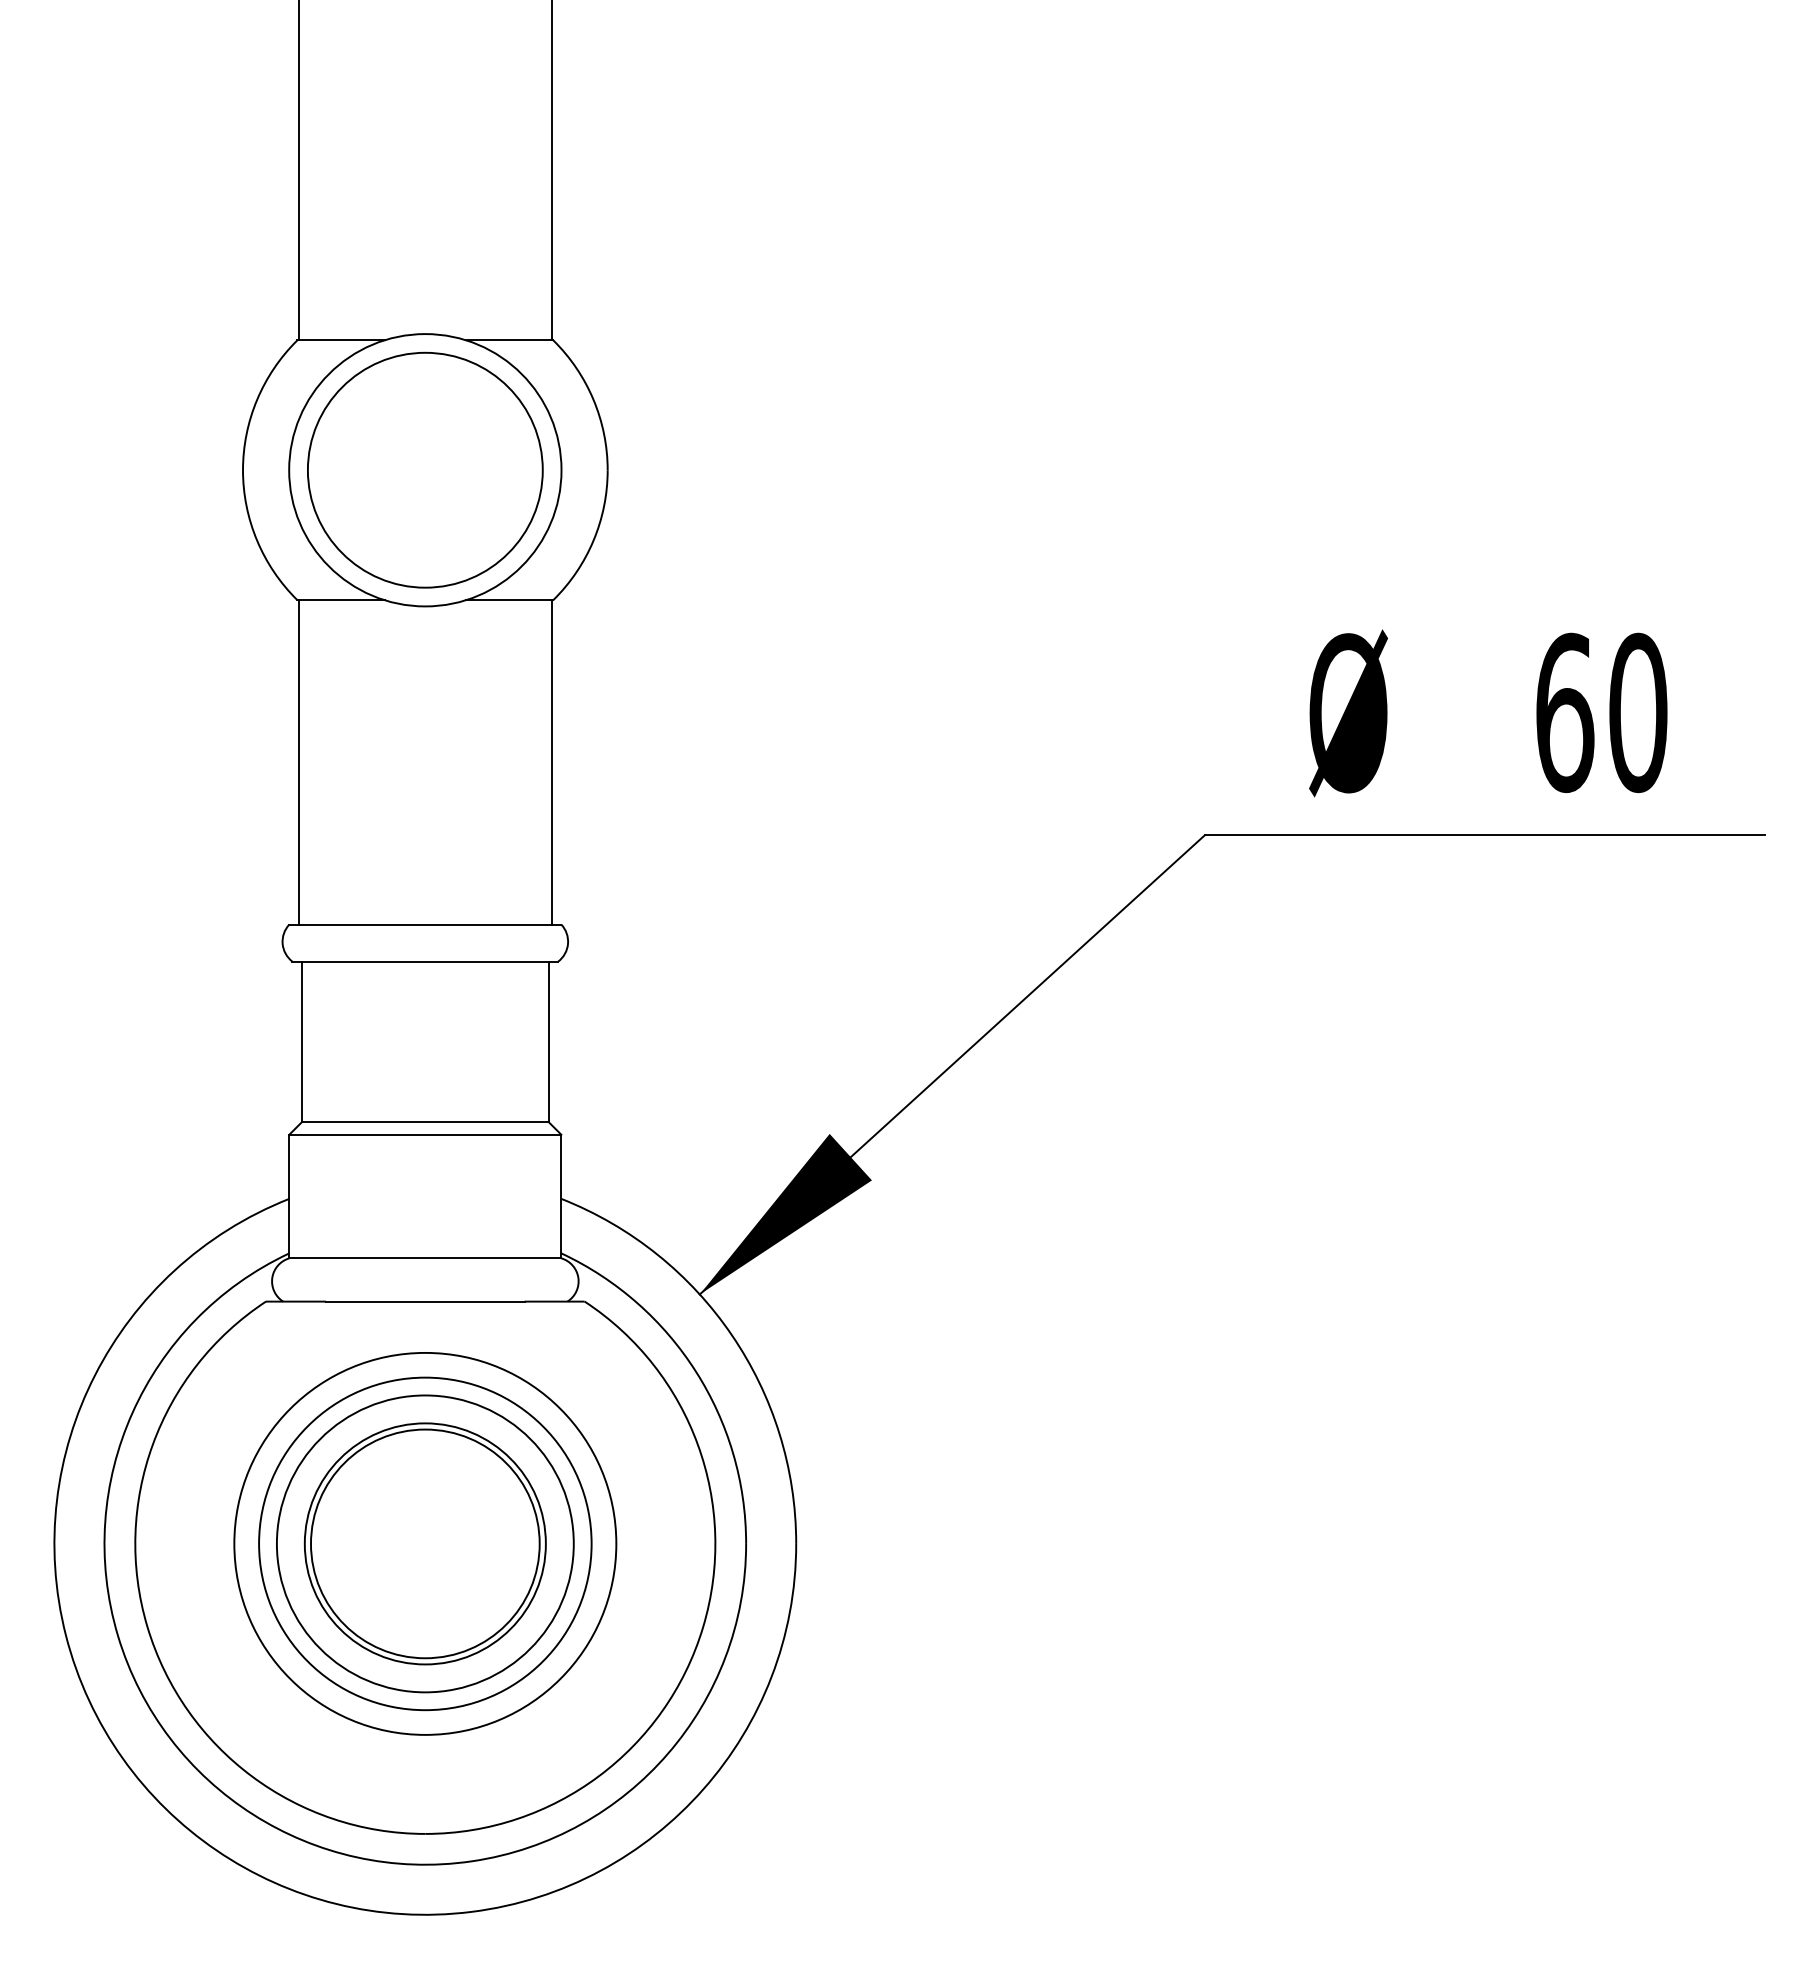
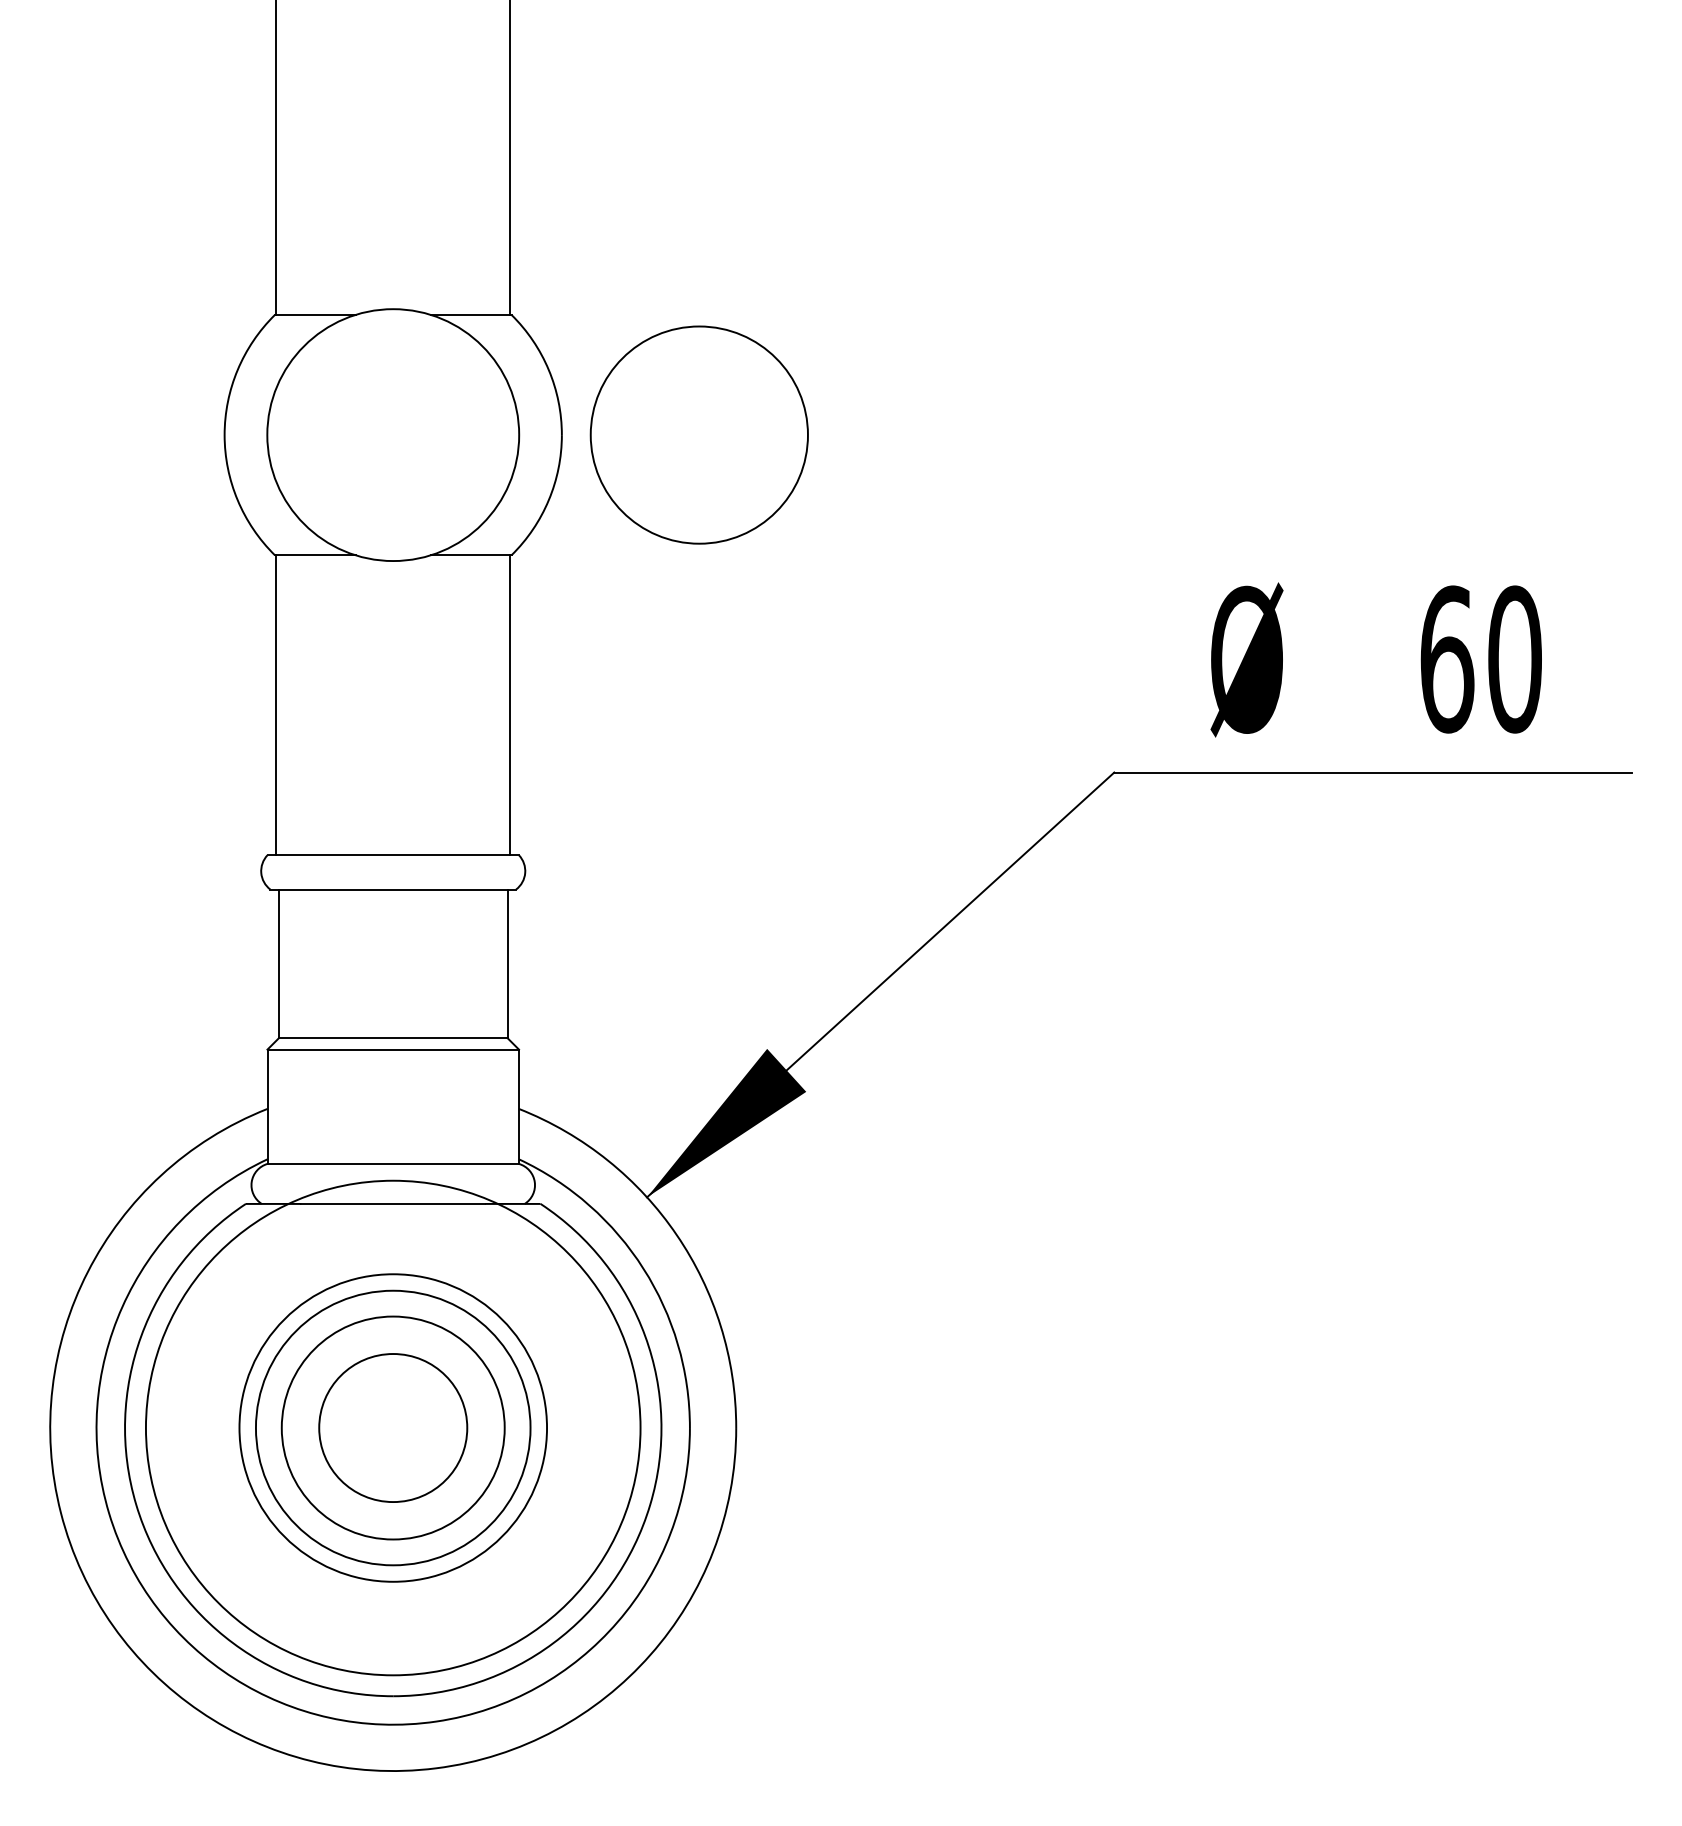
circle: (425, 469) -> (699, 434), moved
circle: (425, 1543) -> (393, 1427), size x0.7
circle: (425, 1543) -> (393, 1427), size x1.4

